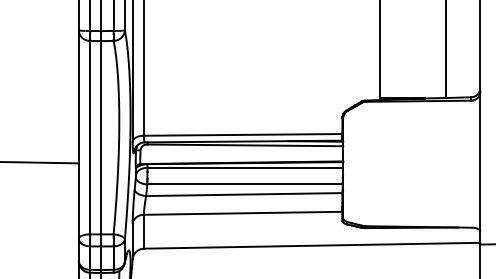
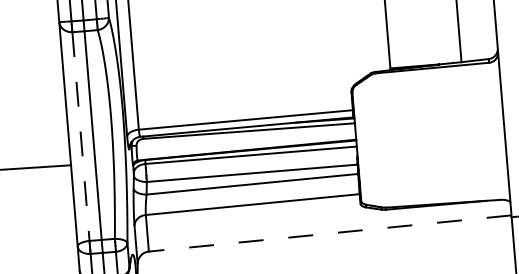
line: (90, 137) -> (81, 136), solid -> dashed
line: (311, 245) -> (329, 233), solid -> dashed

